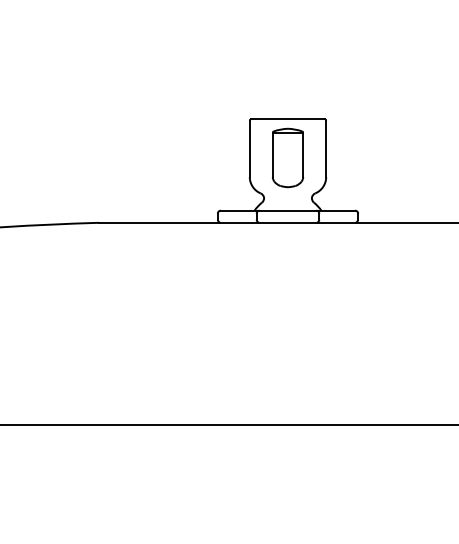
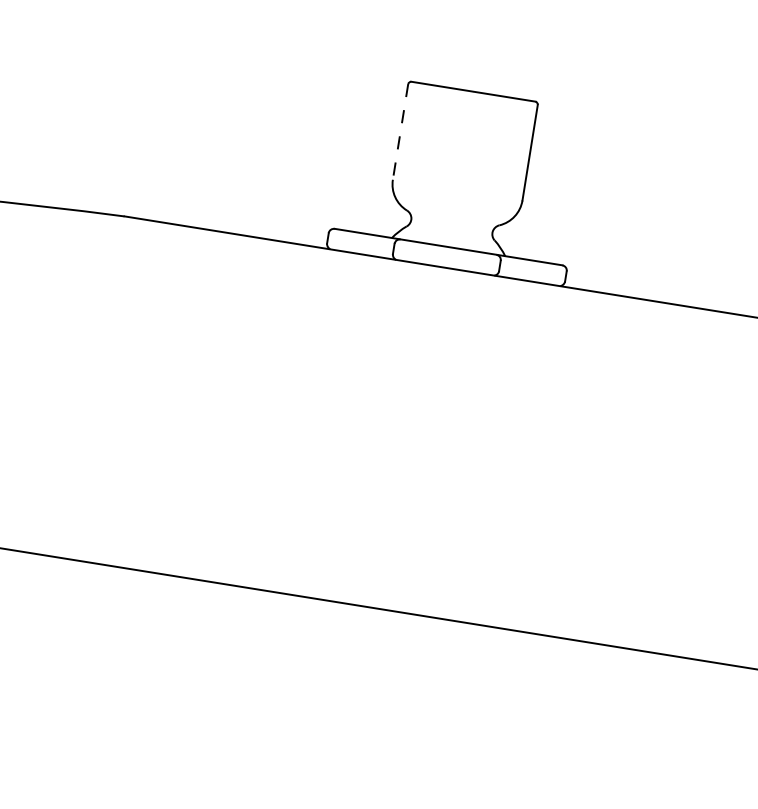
line: (249, 149) -> (399, 132), solid -> dashed
part: (288, 157) -> (463, 157), removed

